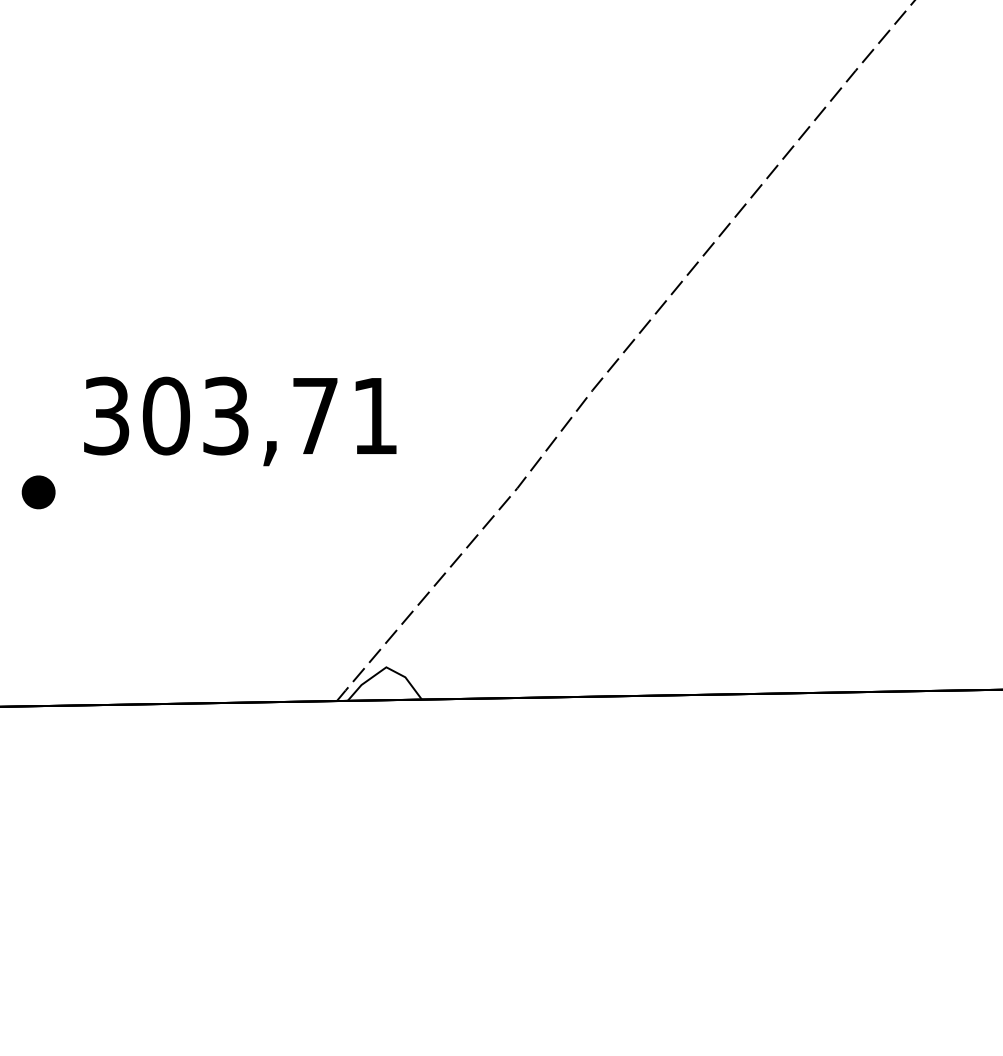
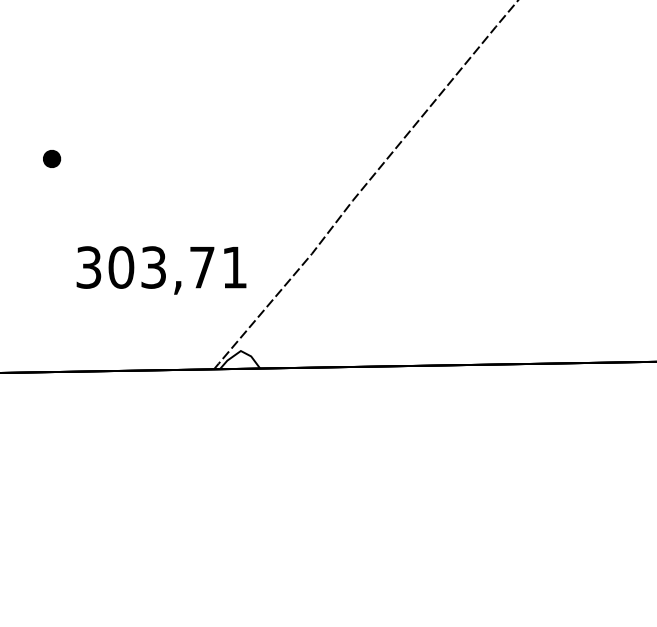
text: (240, 421) -> (161, 270), moved
part: (39, 491) -> (52, 158), moved

